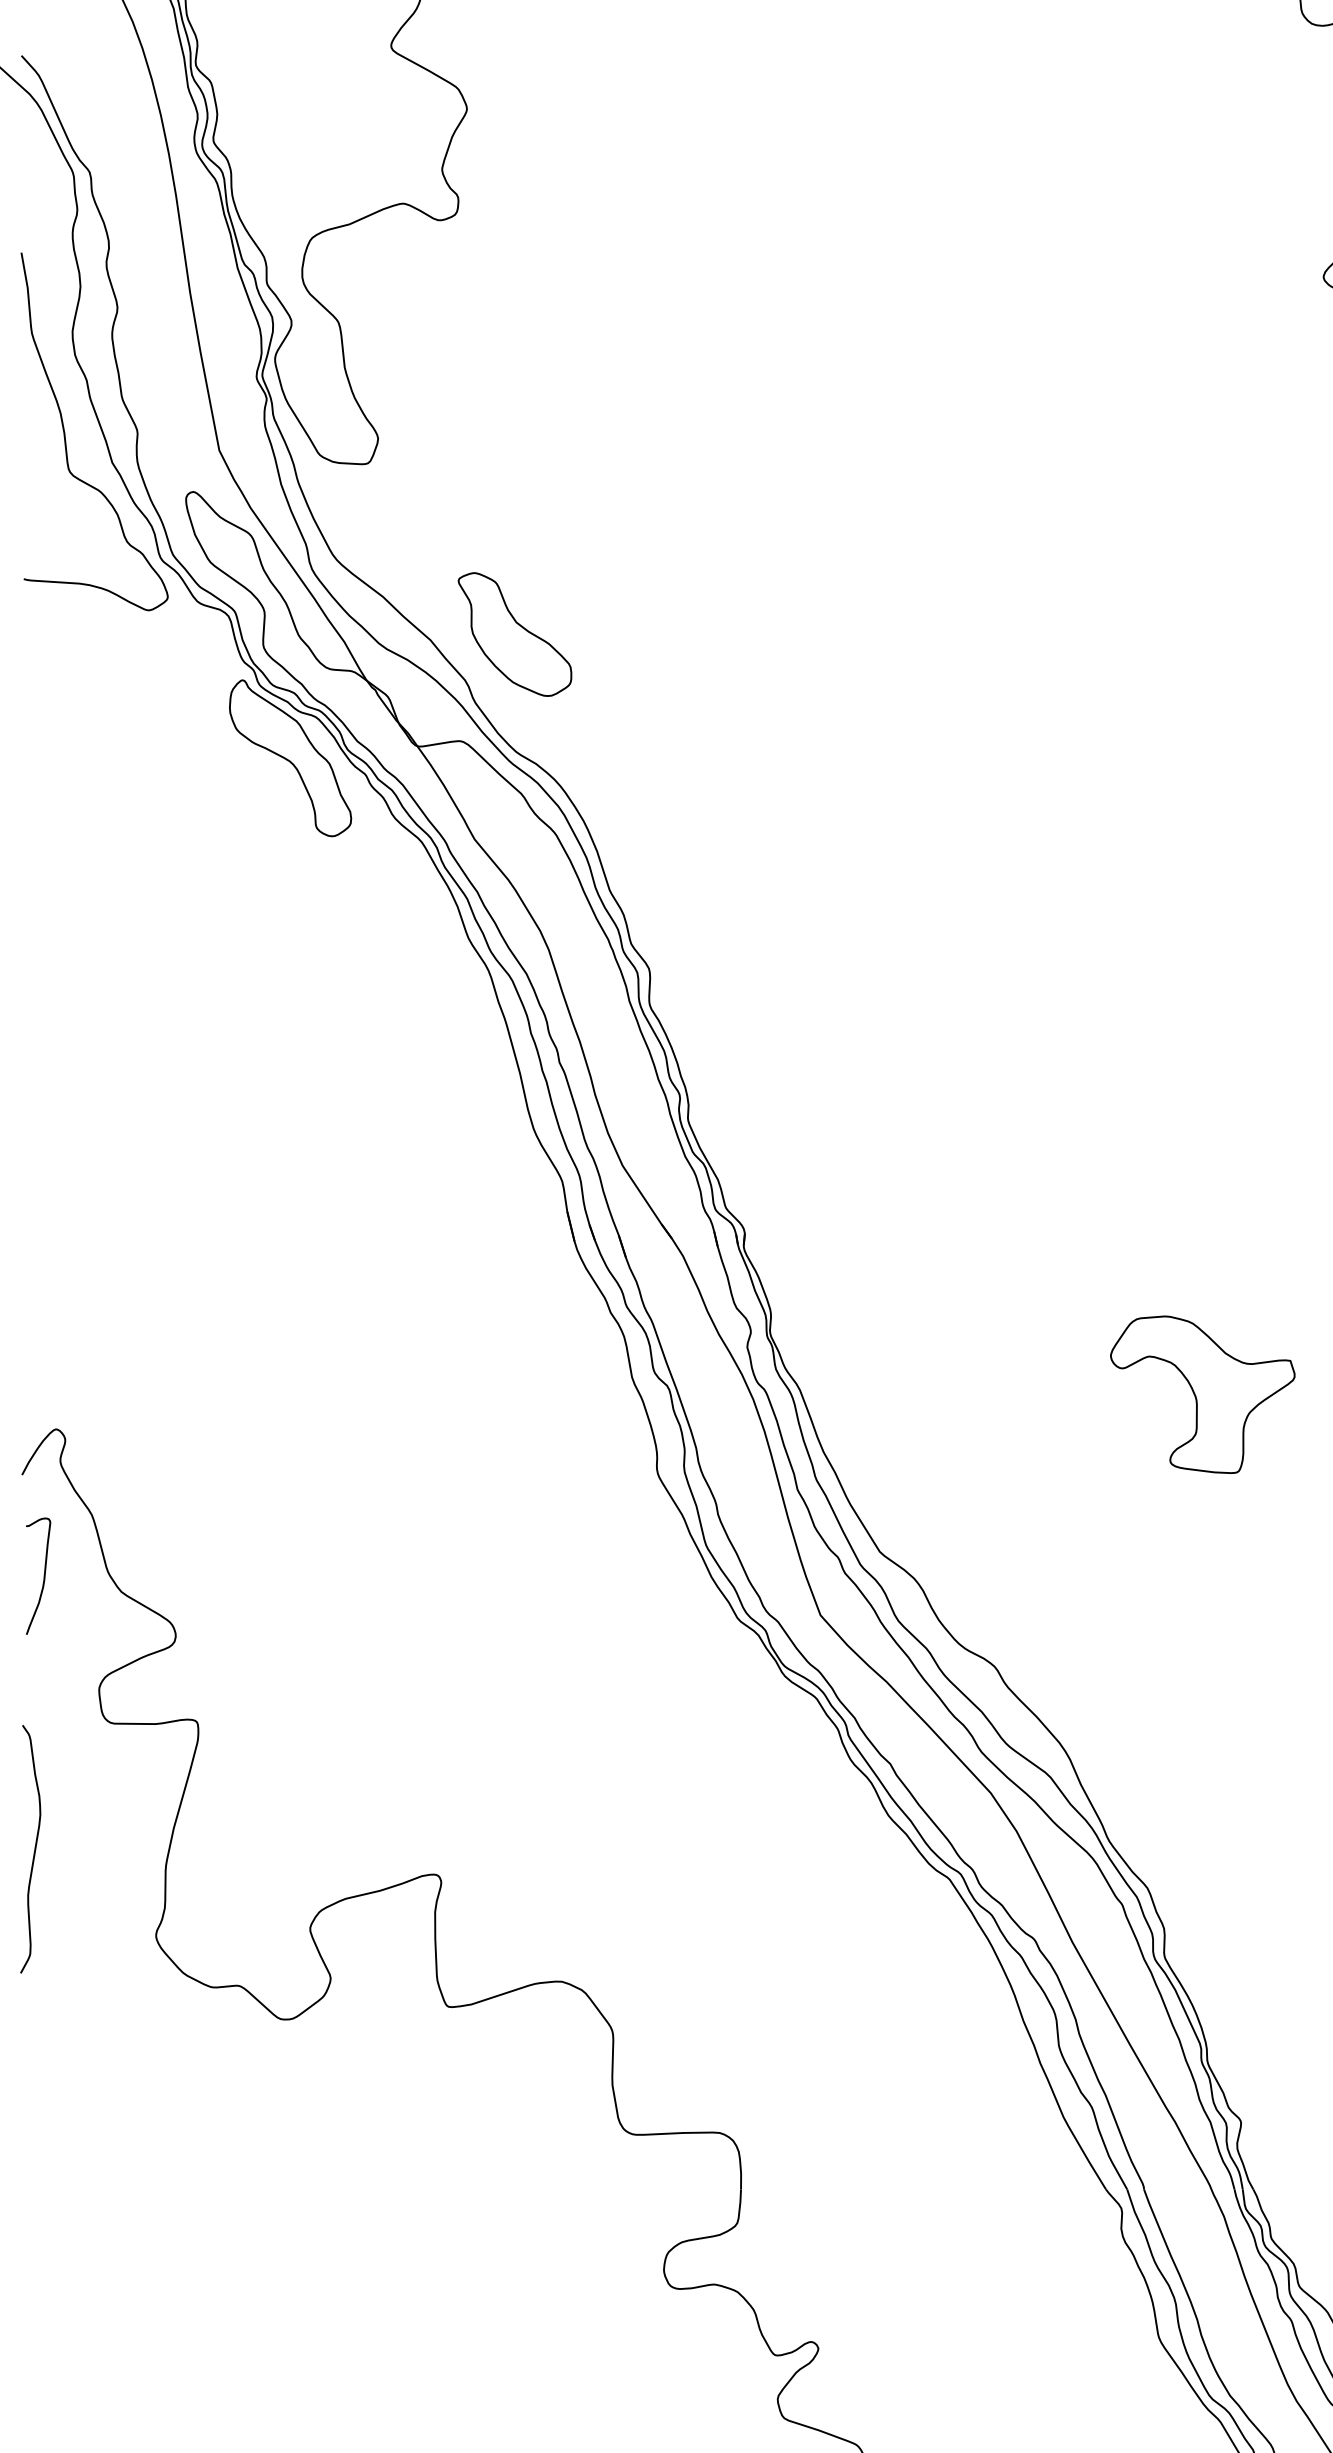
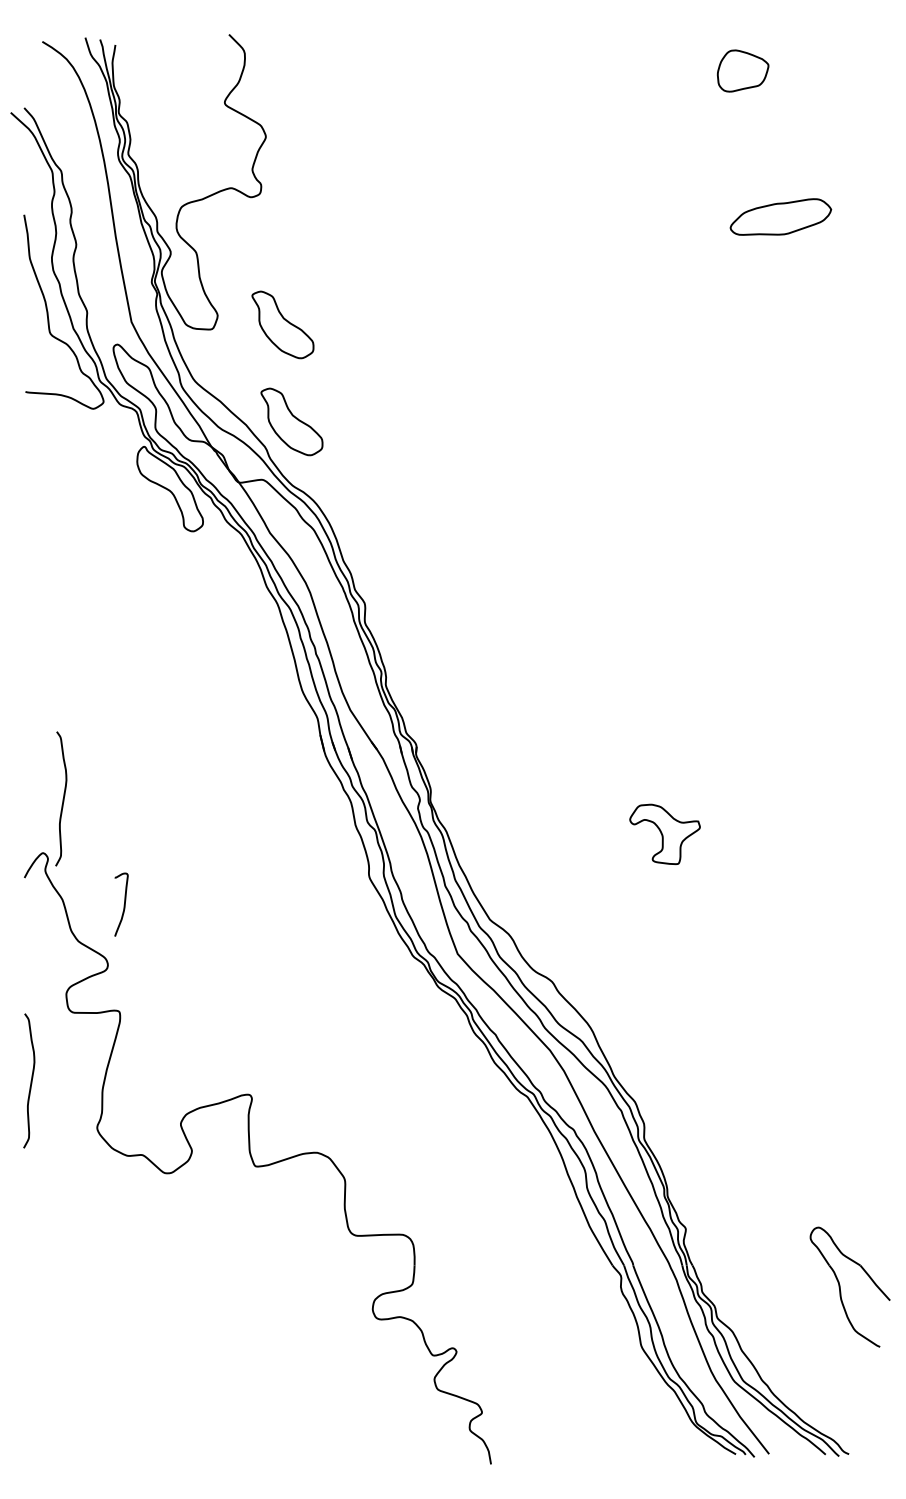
part: (497, 454) -> (282, 324), added
curve: (92, 1328) -> (62, 798), added
part: (1201, 1394) -> (664, 834), size x0.7
curve: (42, 1575) -> (123, 904), moved

